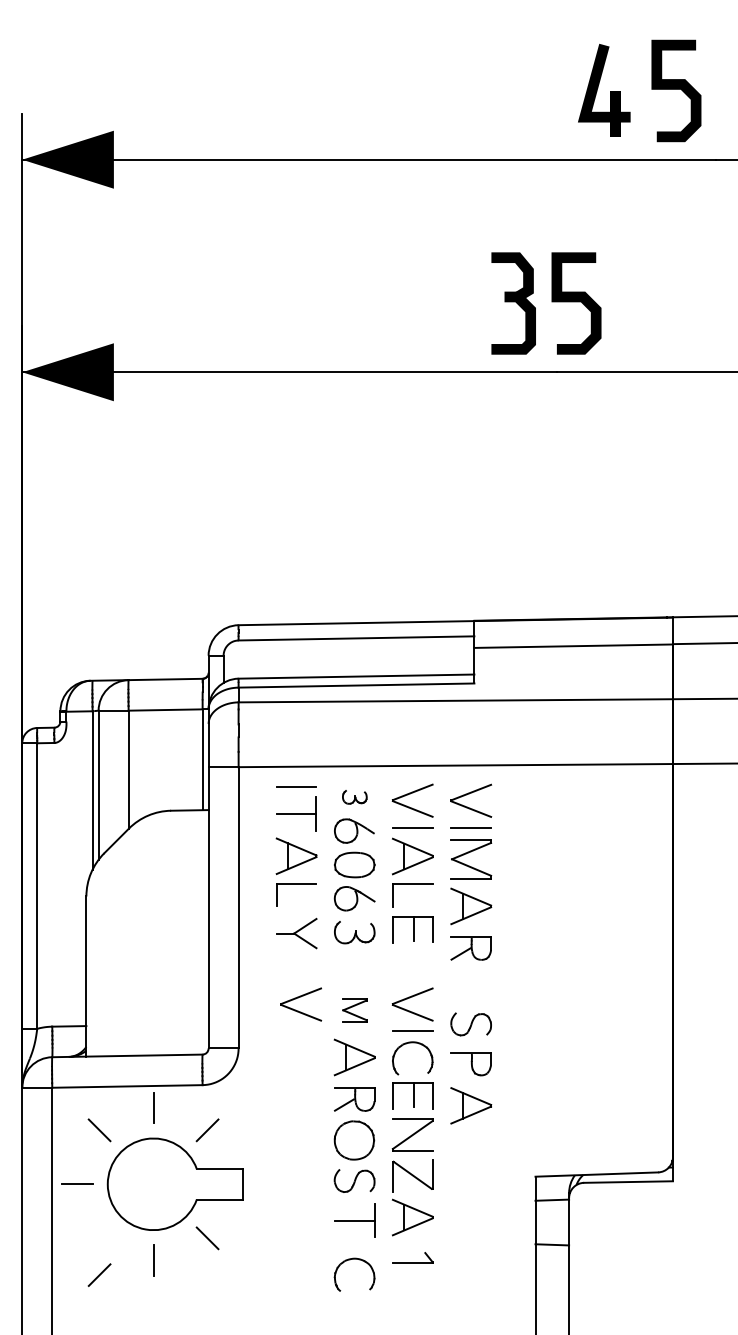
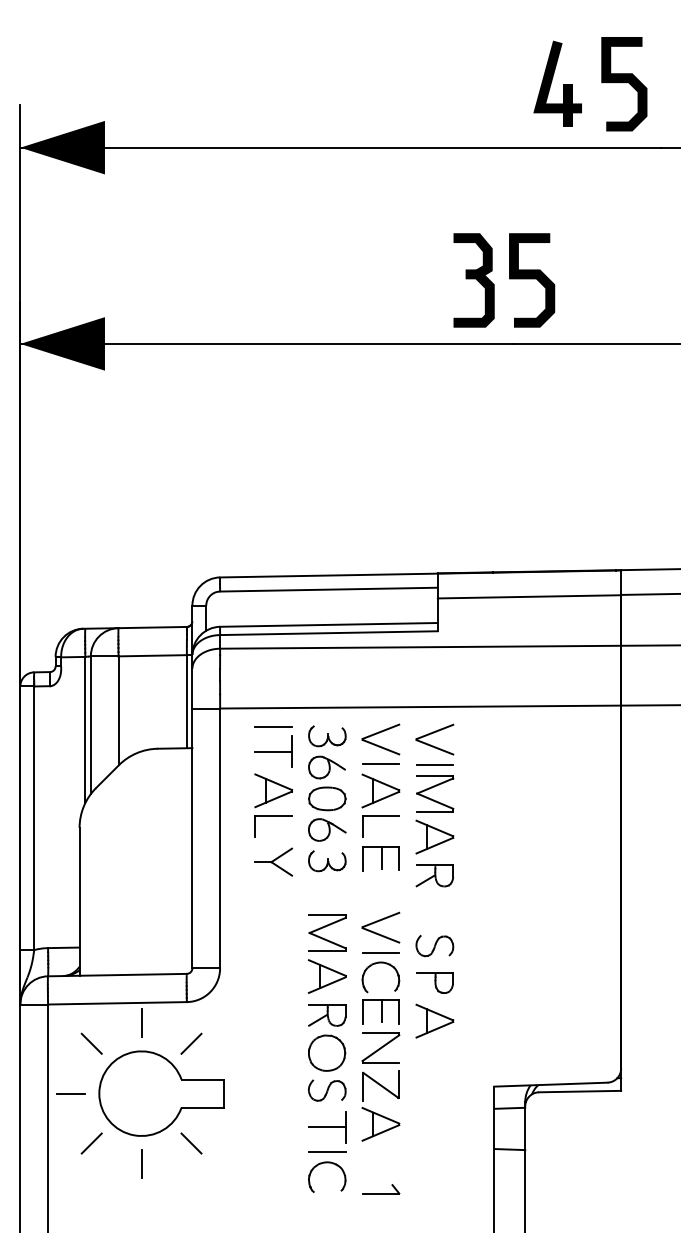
part: (354, 797) -> (327, 736), size x1.67
part: (300, 1004) -> (277, 927), removed
part: (354, 1009) -> (327, 932), size x1.67
line: (353, 1248) -> (326, 1152), added
part: (413, 1257) -> (381, 1189), moved
line: (99, 1275) -> (91, 1143), moved

